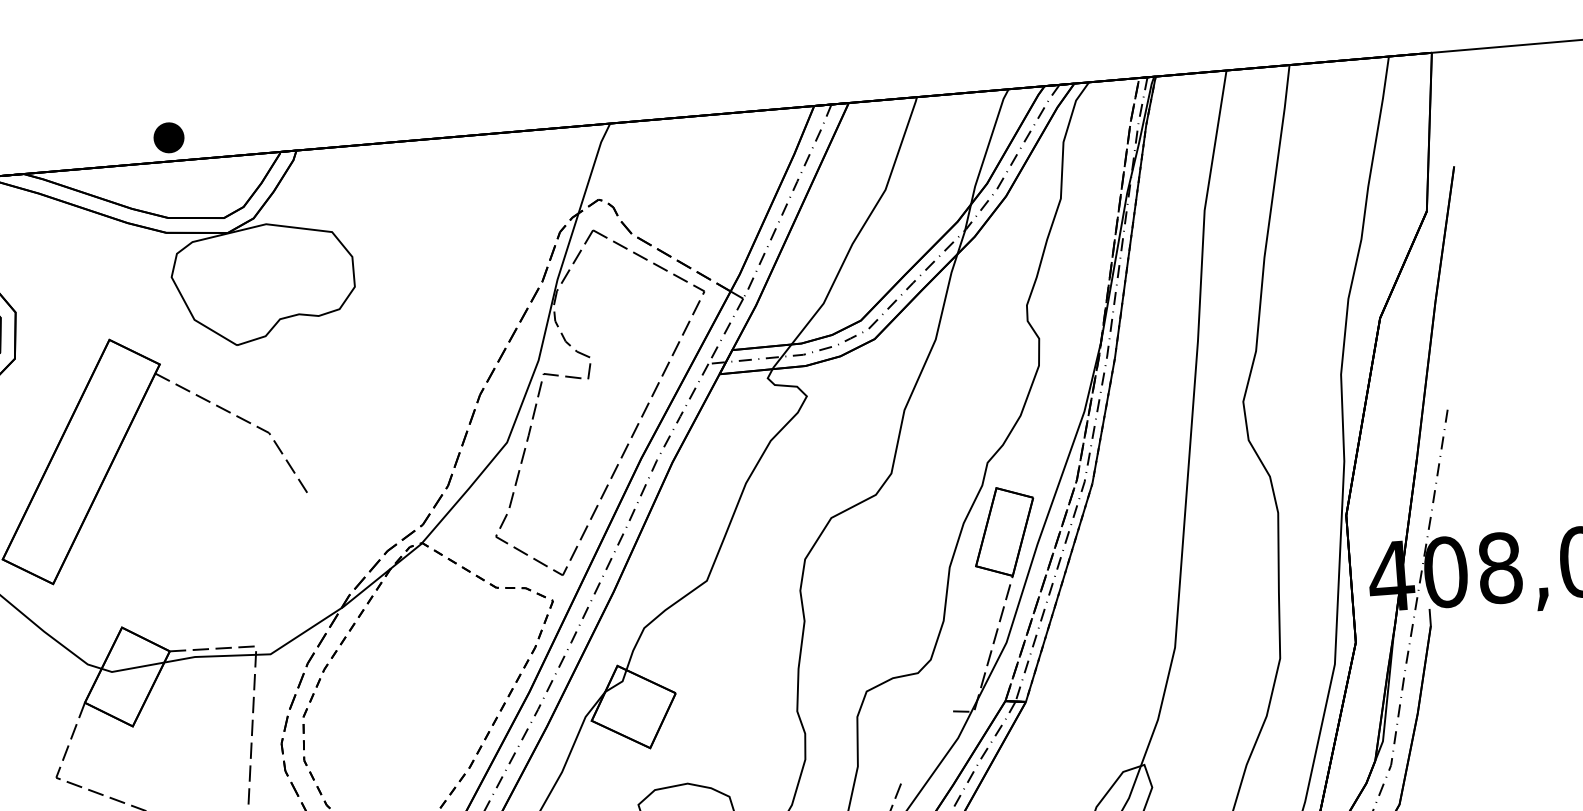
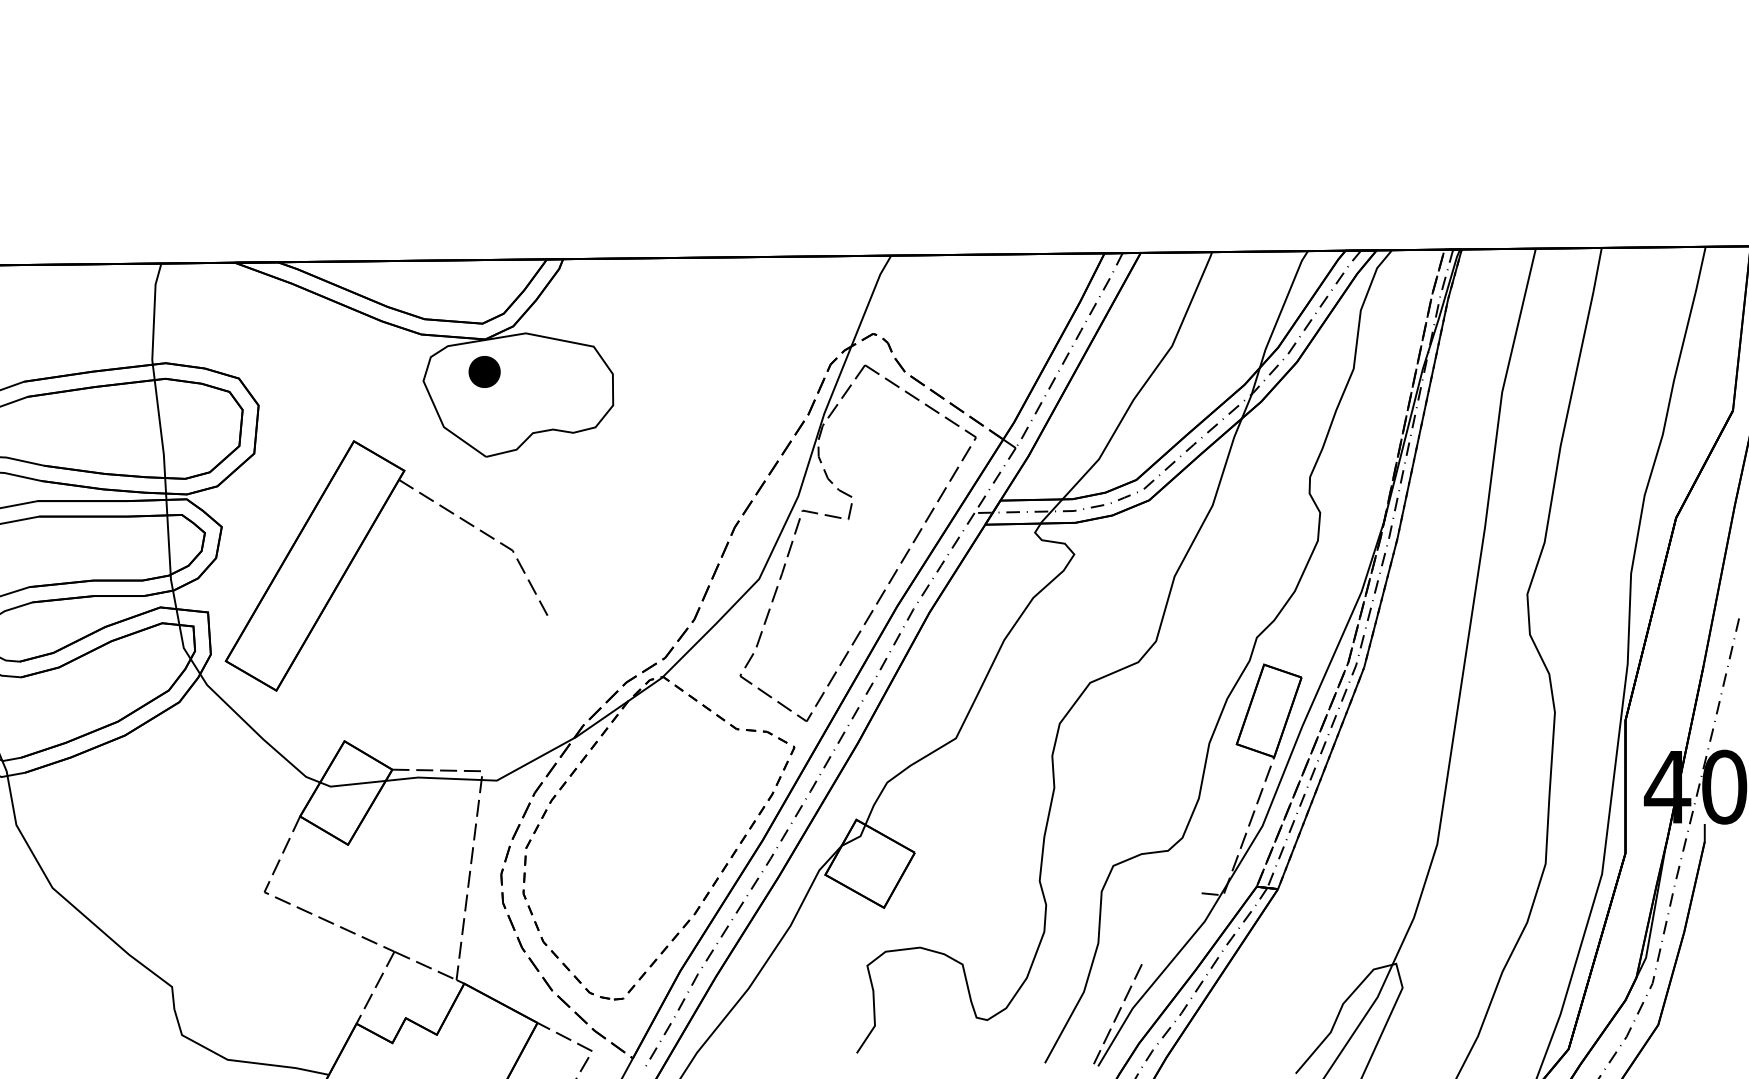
part: (168, 137) -> (484, 371), moved

